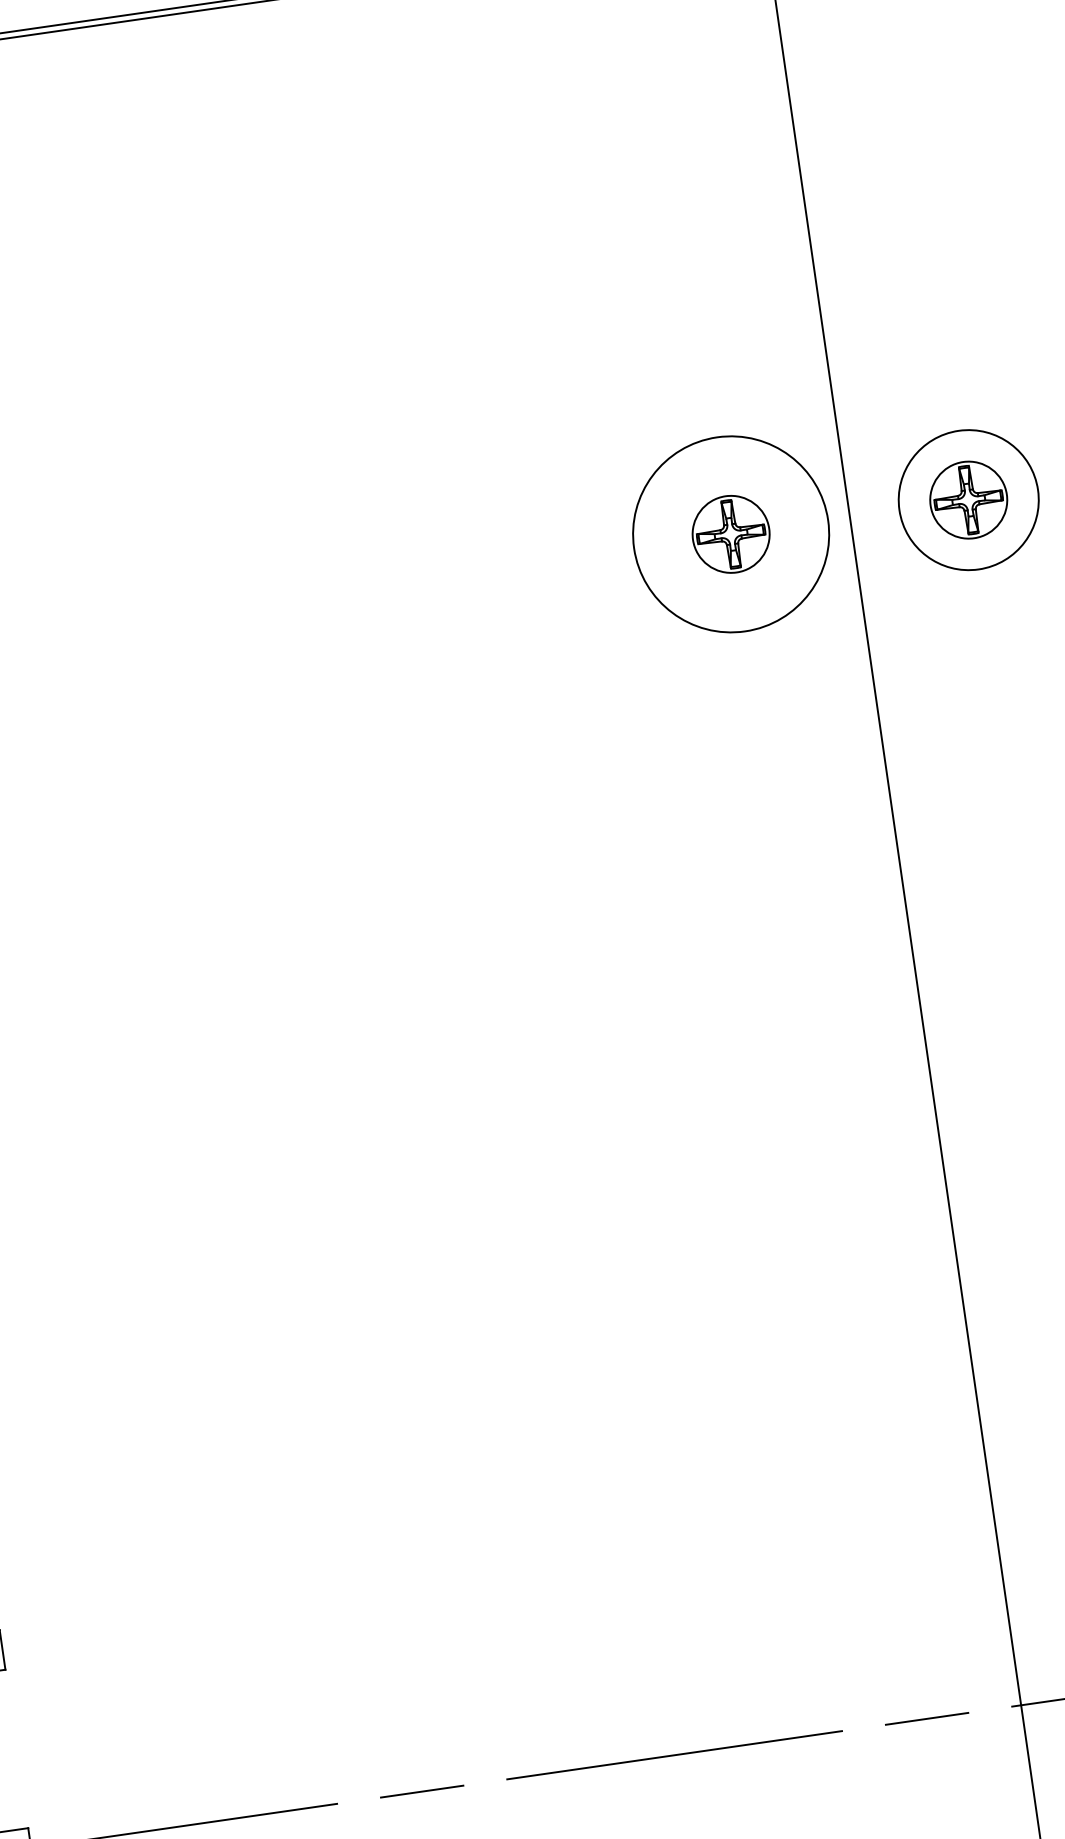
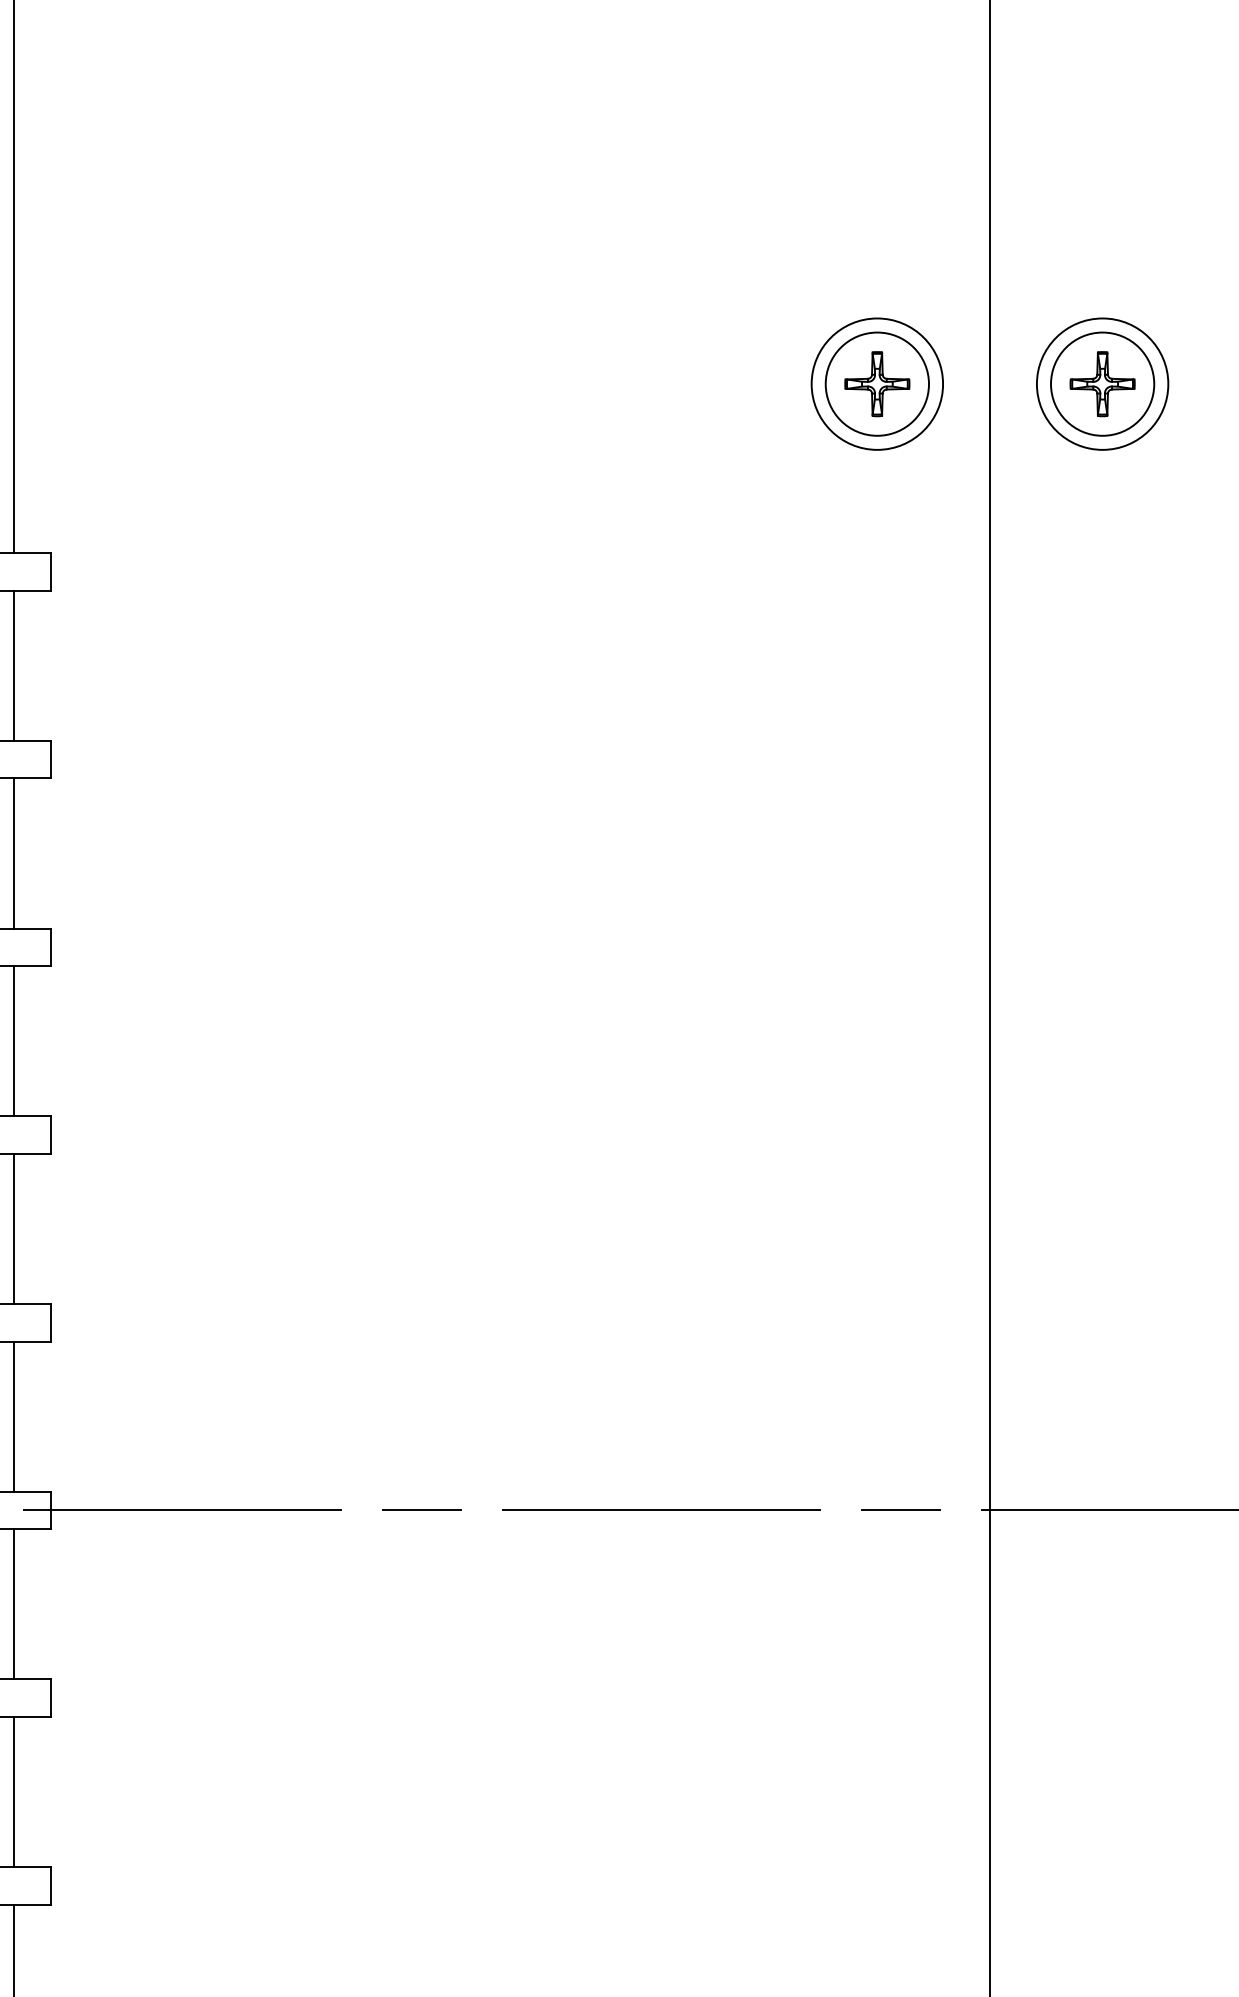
circle: (968, 499) -> (1102, 383), size x1.43
circle: (730, 533) -> (876, 383), size x1.43
circle: (731, 533) -> (877, 383), size x0.71

